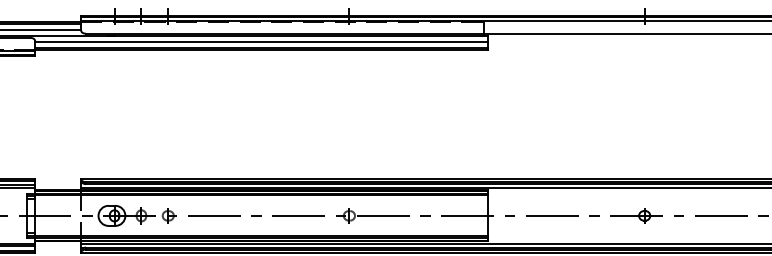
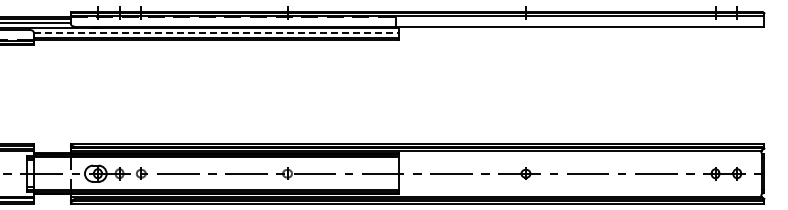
line: (261, 42) -> (216, 33), solid -> dashed

